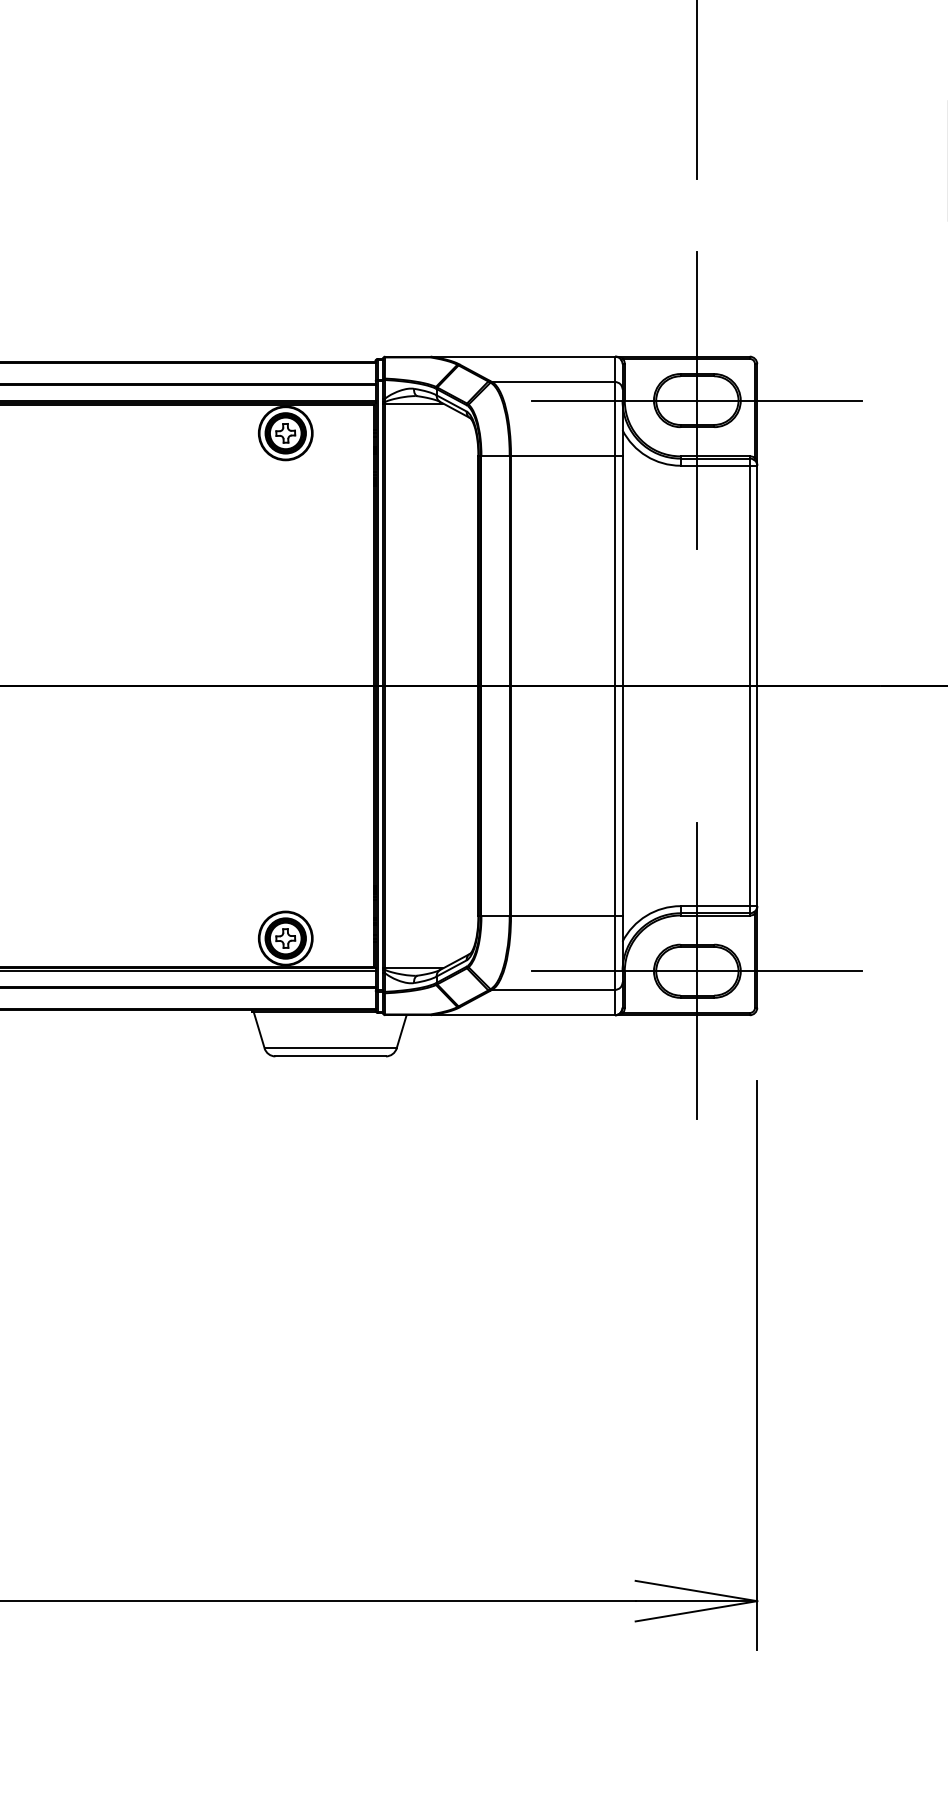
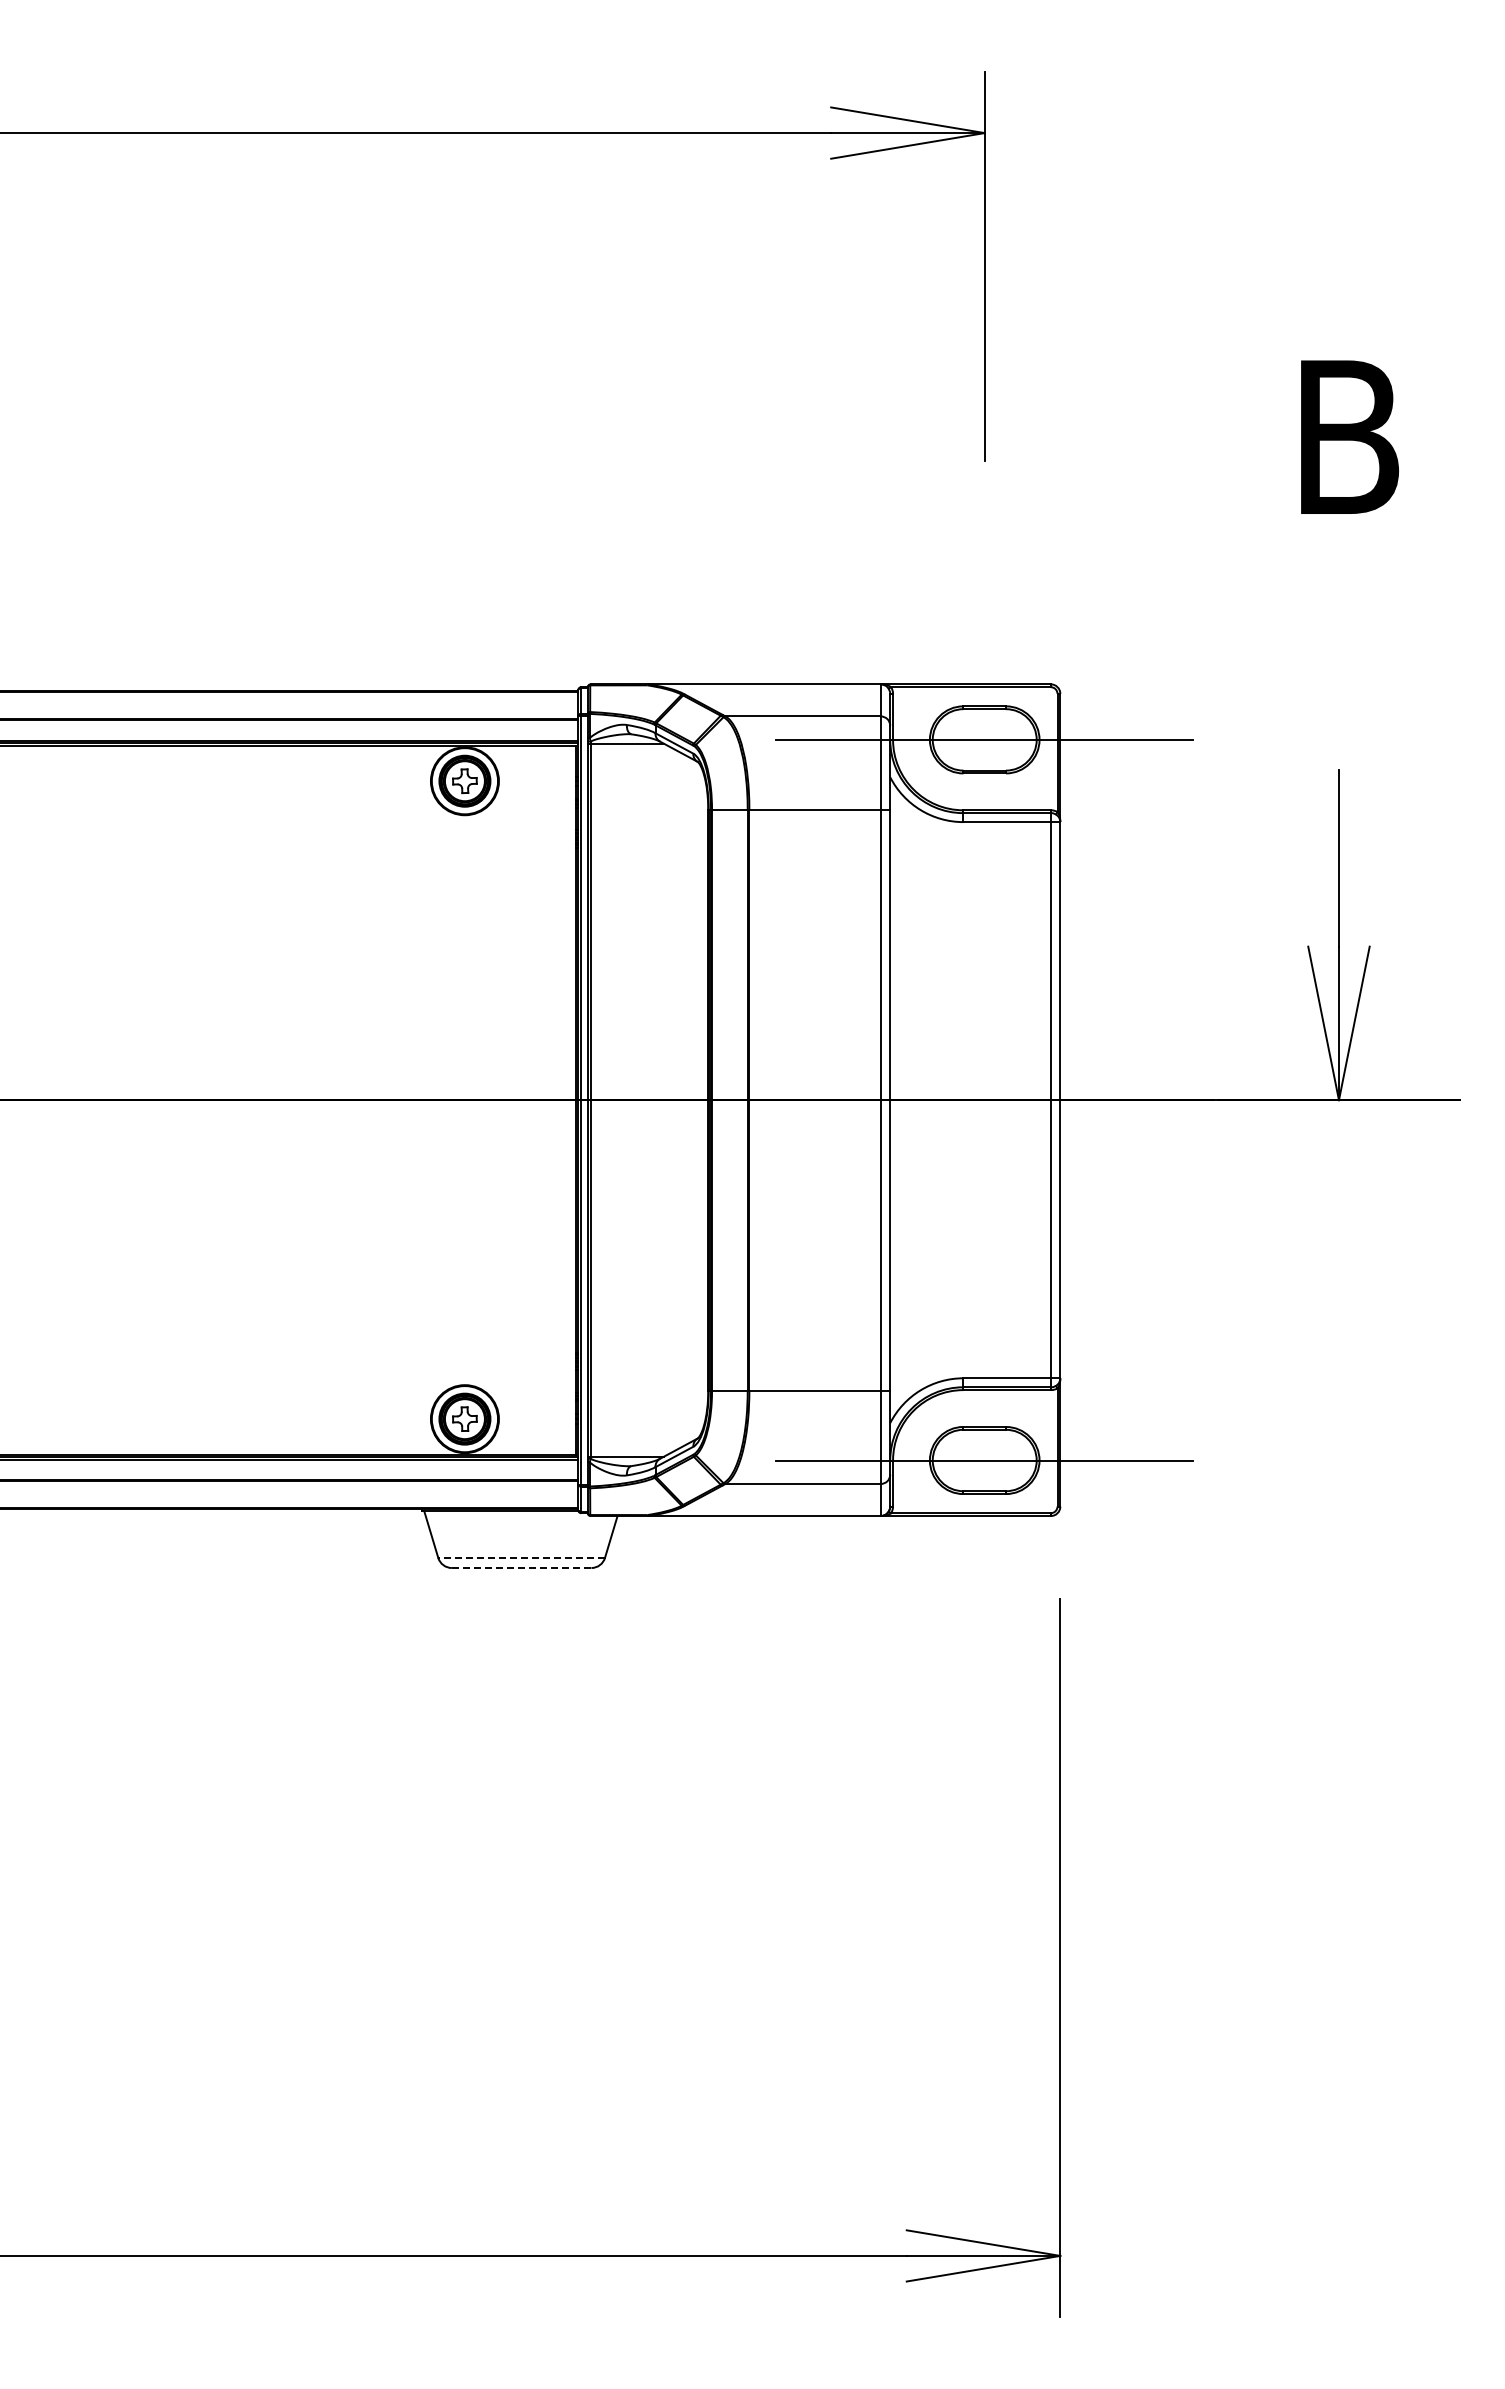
line: (697, 400) -> (984, 739), removed
line: (697, 971) -> (984, 1460), removed
line: (330, 1048) -> (521, 1557), solid -> dashed
line: (330, 1056) -> (521, 1568), solid -> dashed

